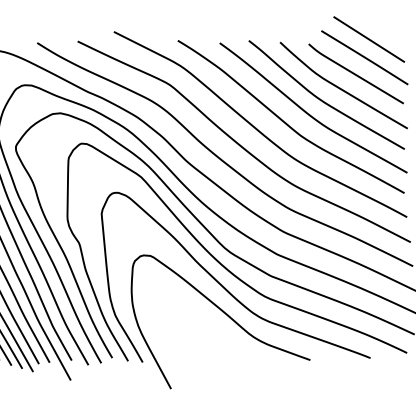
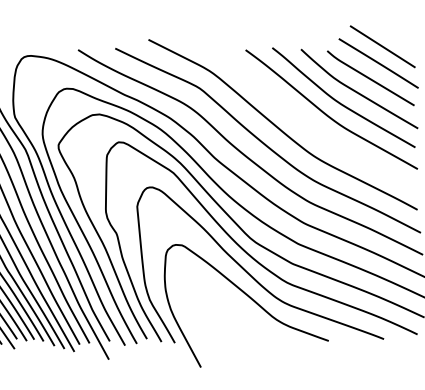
curve: (286, 122) -> (306, 122), removed

